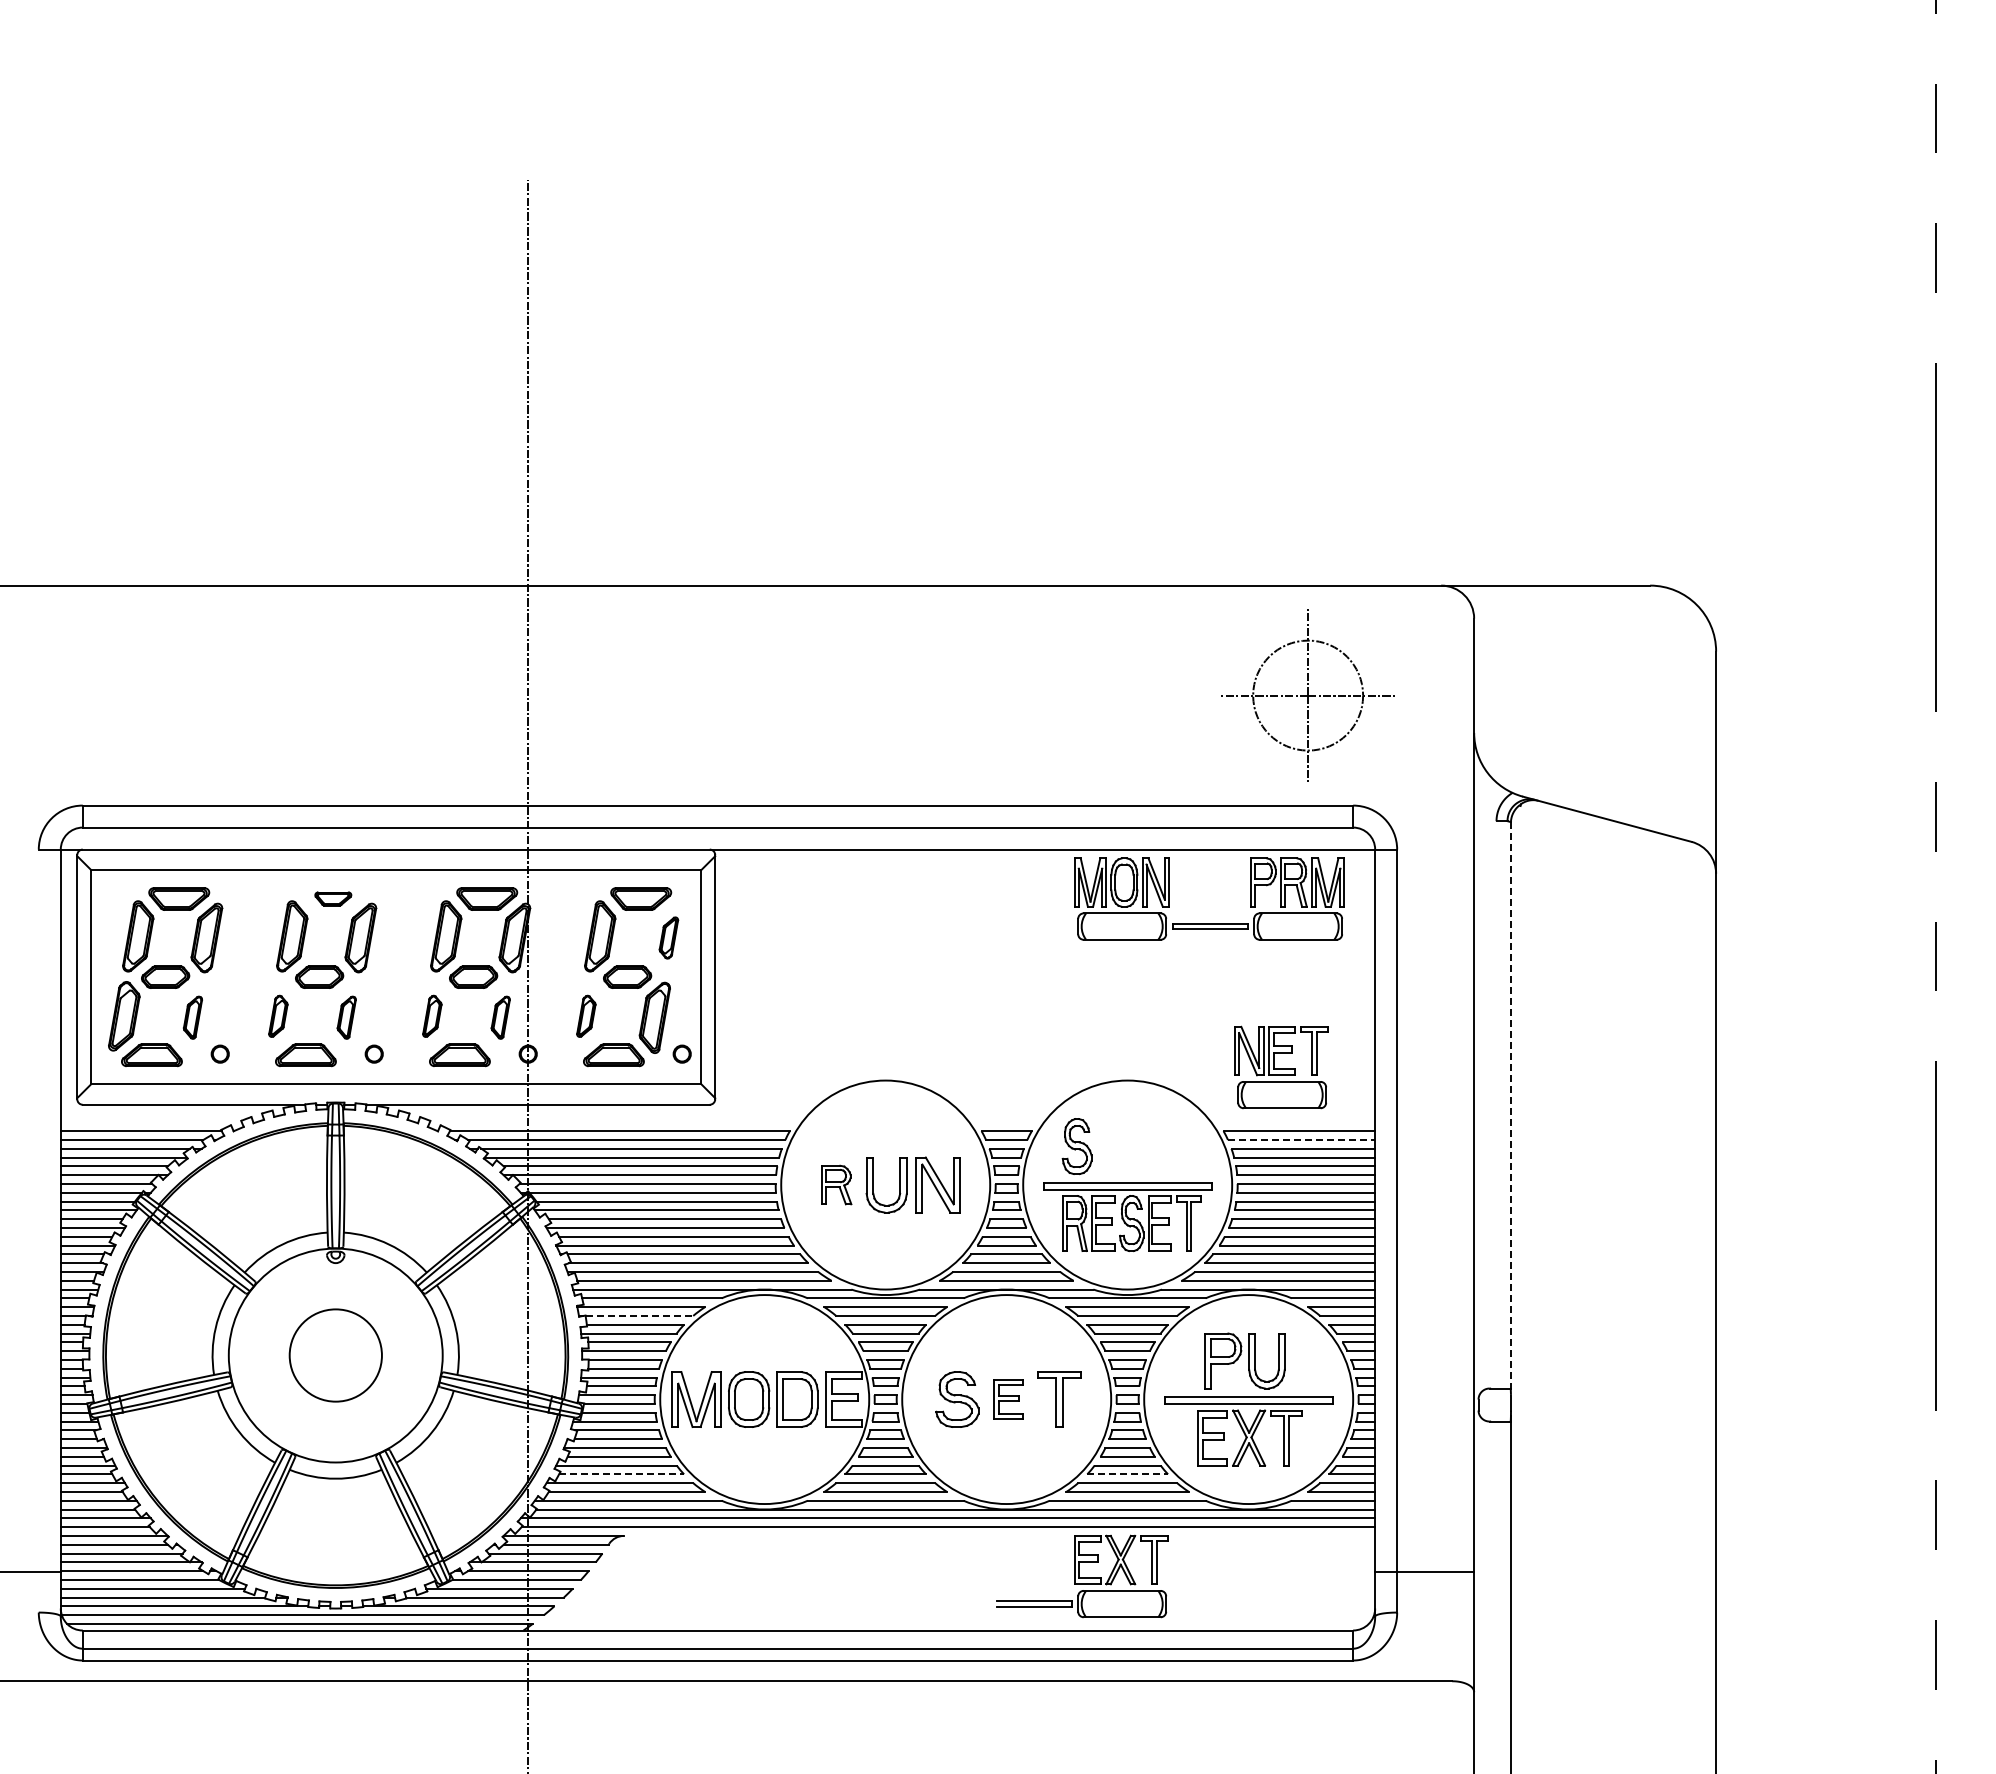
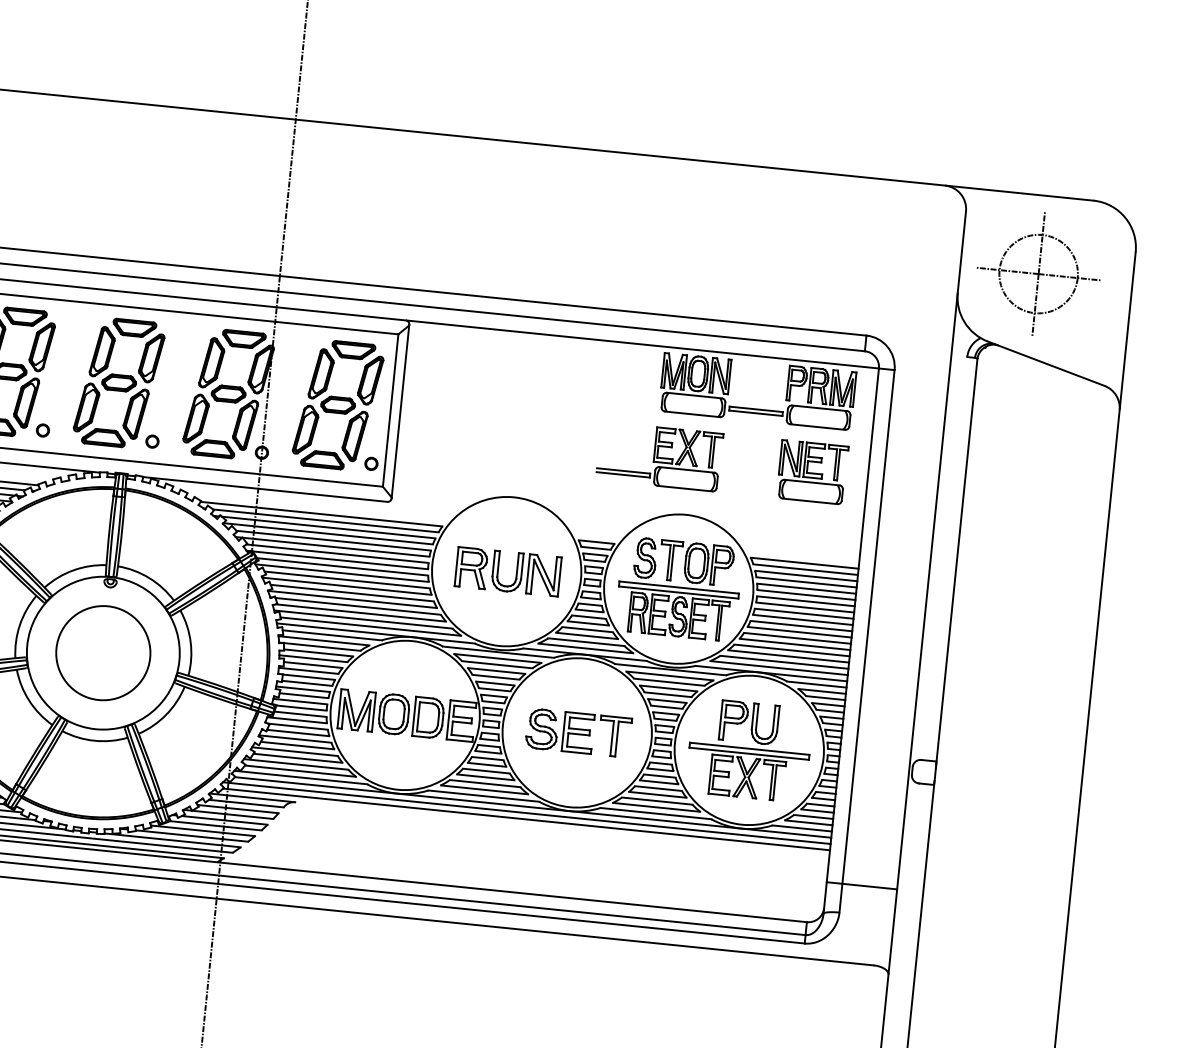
part: (1307, 695) -> (1038, 273), moved
part: (333, 898) -> (134, 328), size x1.67
part: (668, 937) -> (370, 379), size x1.67
part: (278, 1016) -> (87, 407), size x1.67
part: (432, 1016) -> (196, 419), size x1.67
part: (586, 1016) -> (306, 430), size x1.67
part: (192, 1017) -> (25, 402), size x1.67
part: (346, 1017) -> (135, 413), size x1.67
part: (500, 1017) -> (244, 424), size x1.67
part: (1281, 1067) -> (812, 472), moved
line: (1510, 1108) -> (956, 562), dashed -> solid
line: (1301, 1139) -> (805, 569), dashed -> solid
part: (1148, 1146) -> (696, 563), added
part: (836, 1184) -> (471, 567), size x1.43
line: (639, 1315) -> (322, 646), dashed -> solid
circle: (335, 1355) -> (103, 653), size x1.43
part: (1008, 1399) -> (578, 733), size x1.43
line: (622, 1474) -> (298, 758), dashed -> solid
line: (1128, 1474) -> (658, 795), dashed -> solid
part: (1082, 1576) -> (659, 456), moved

